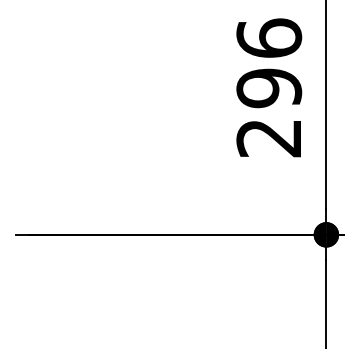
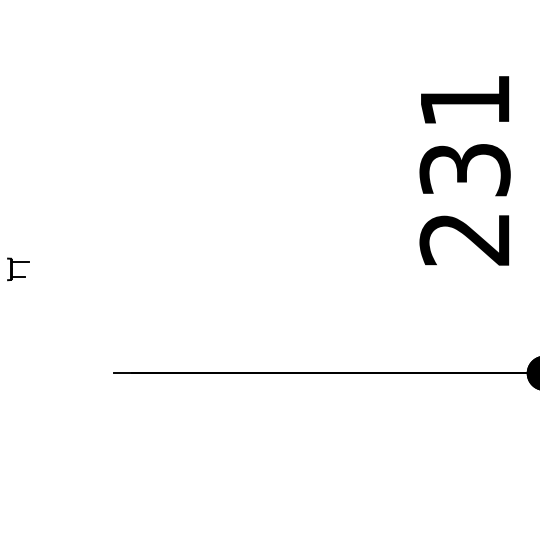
text: (268, 63) -> (464, 135), 296 -> 231

